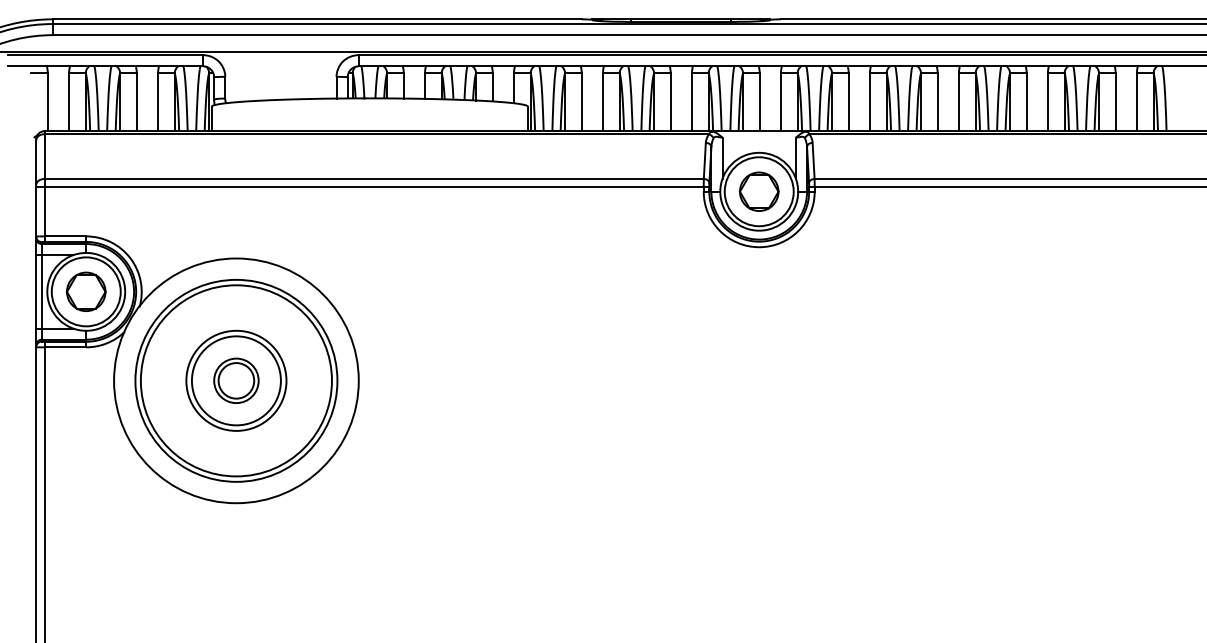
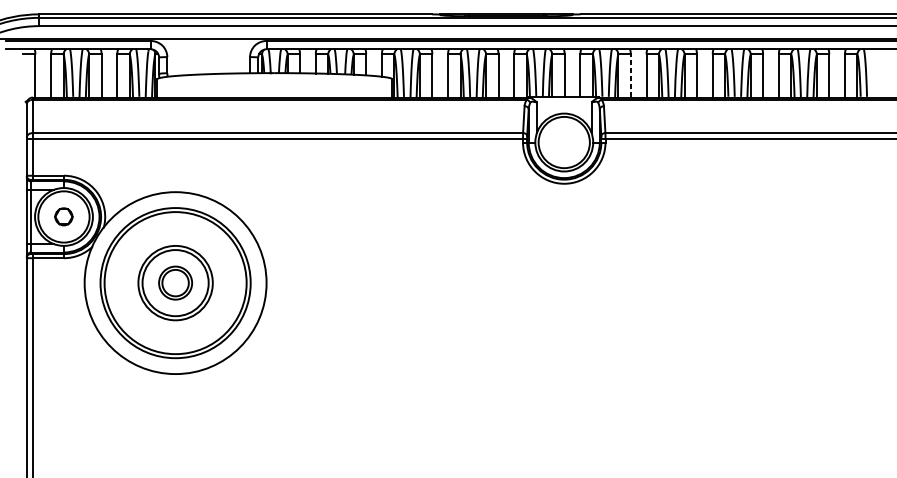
line: (848, 102) -> (630, 76), solid -> dashed
part: (758, 191) -> (563, 142), removed
part: (85, 291) -> (63, 216), size x0.6

